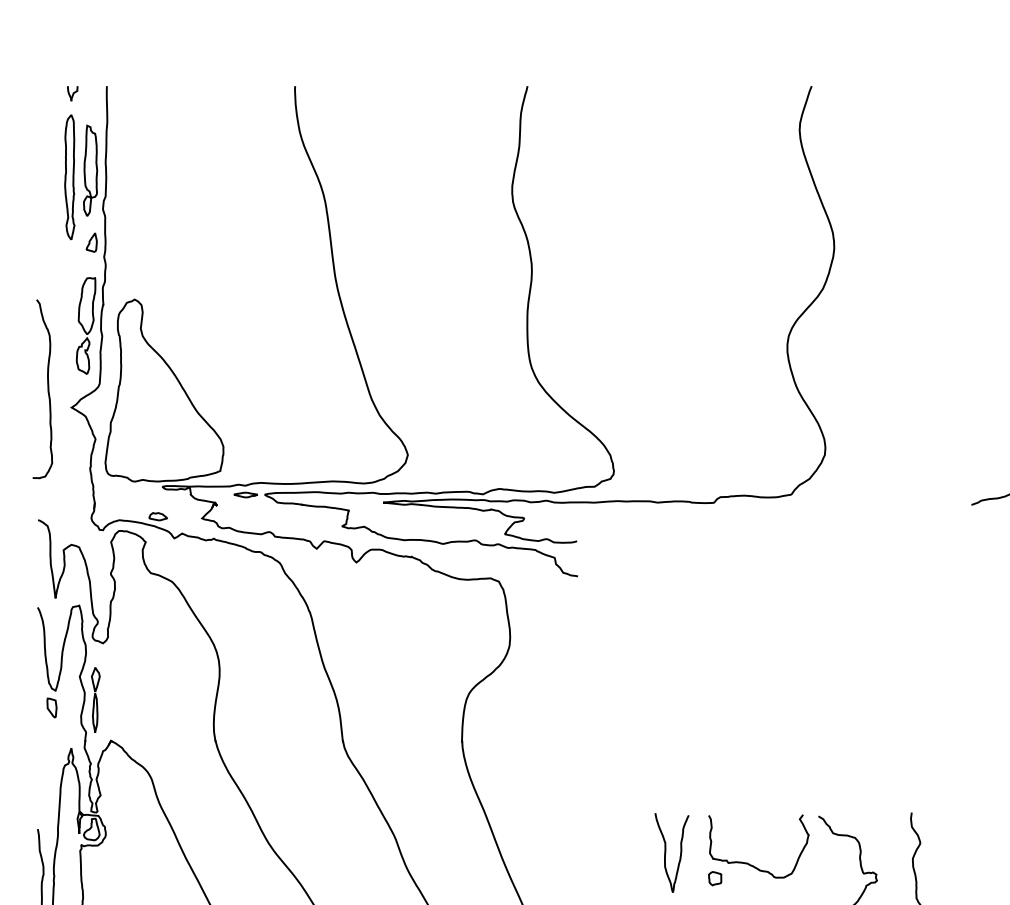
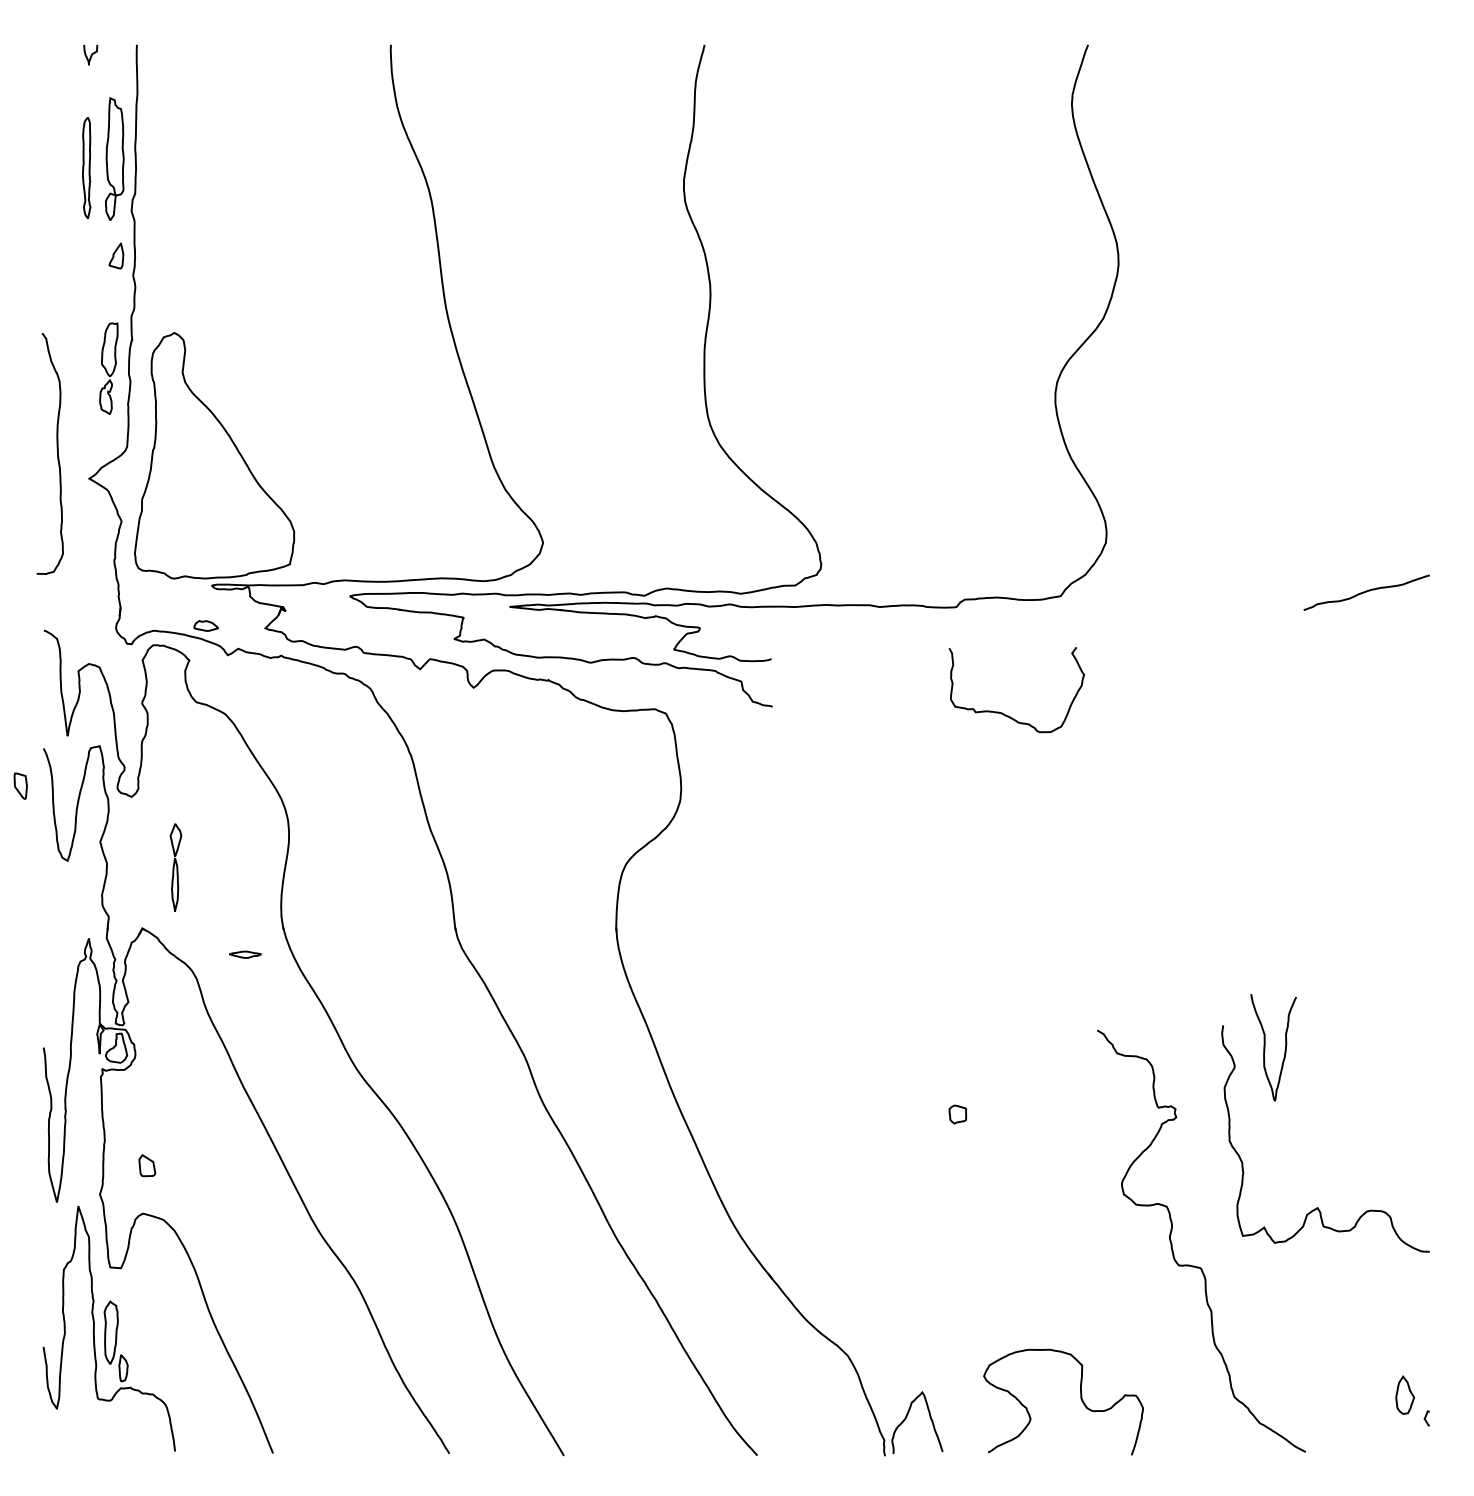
part: (69, 177) -> (86, 167), size x0.6
part: (85, 325) -> (108, 368), size x0.7
part: (245, 494) -> (245, 954), moved
part: (95, 700) -> (175, 867), moved
part: (51, 707) -> (20, 785), moved
curve: (666, 852) -> (1265, 1047), moved
curve: (749, 863) -> (1004, 713), moved

